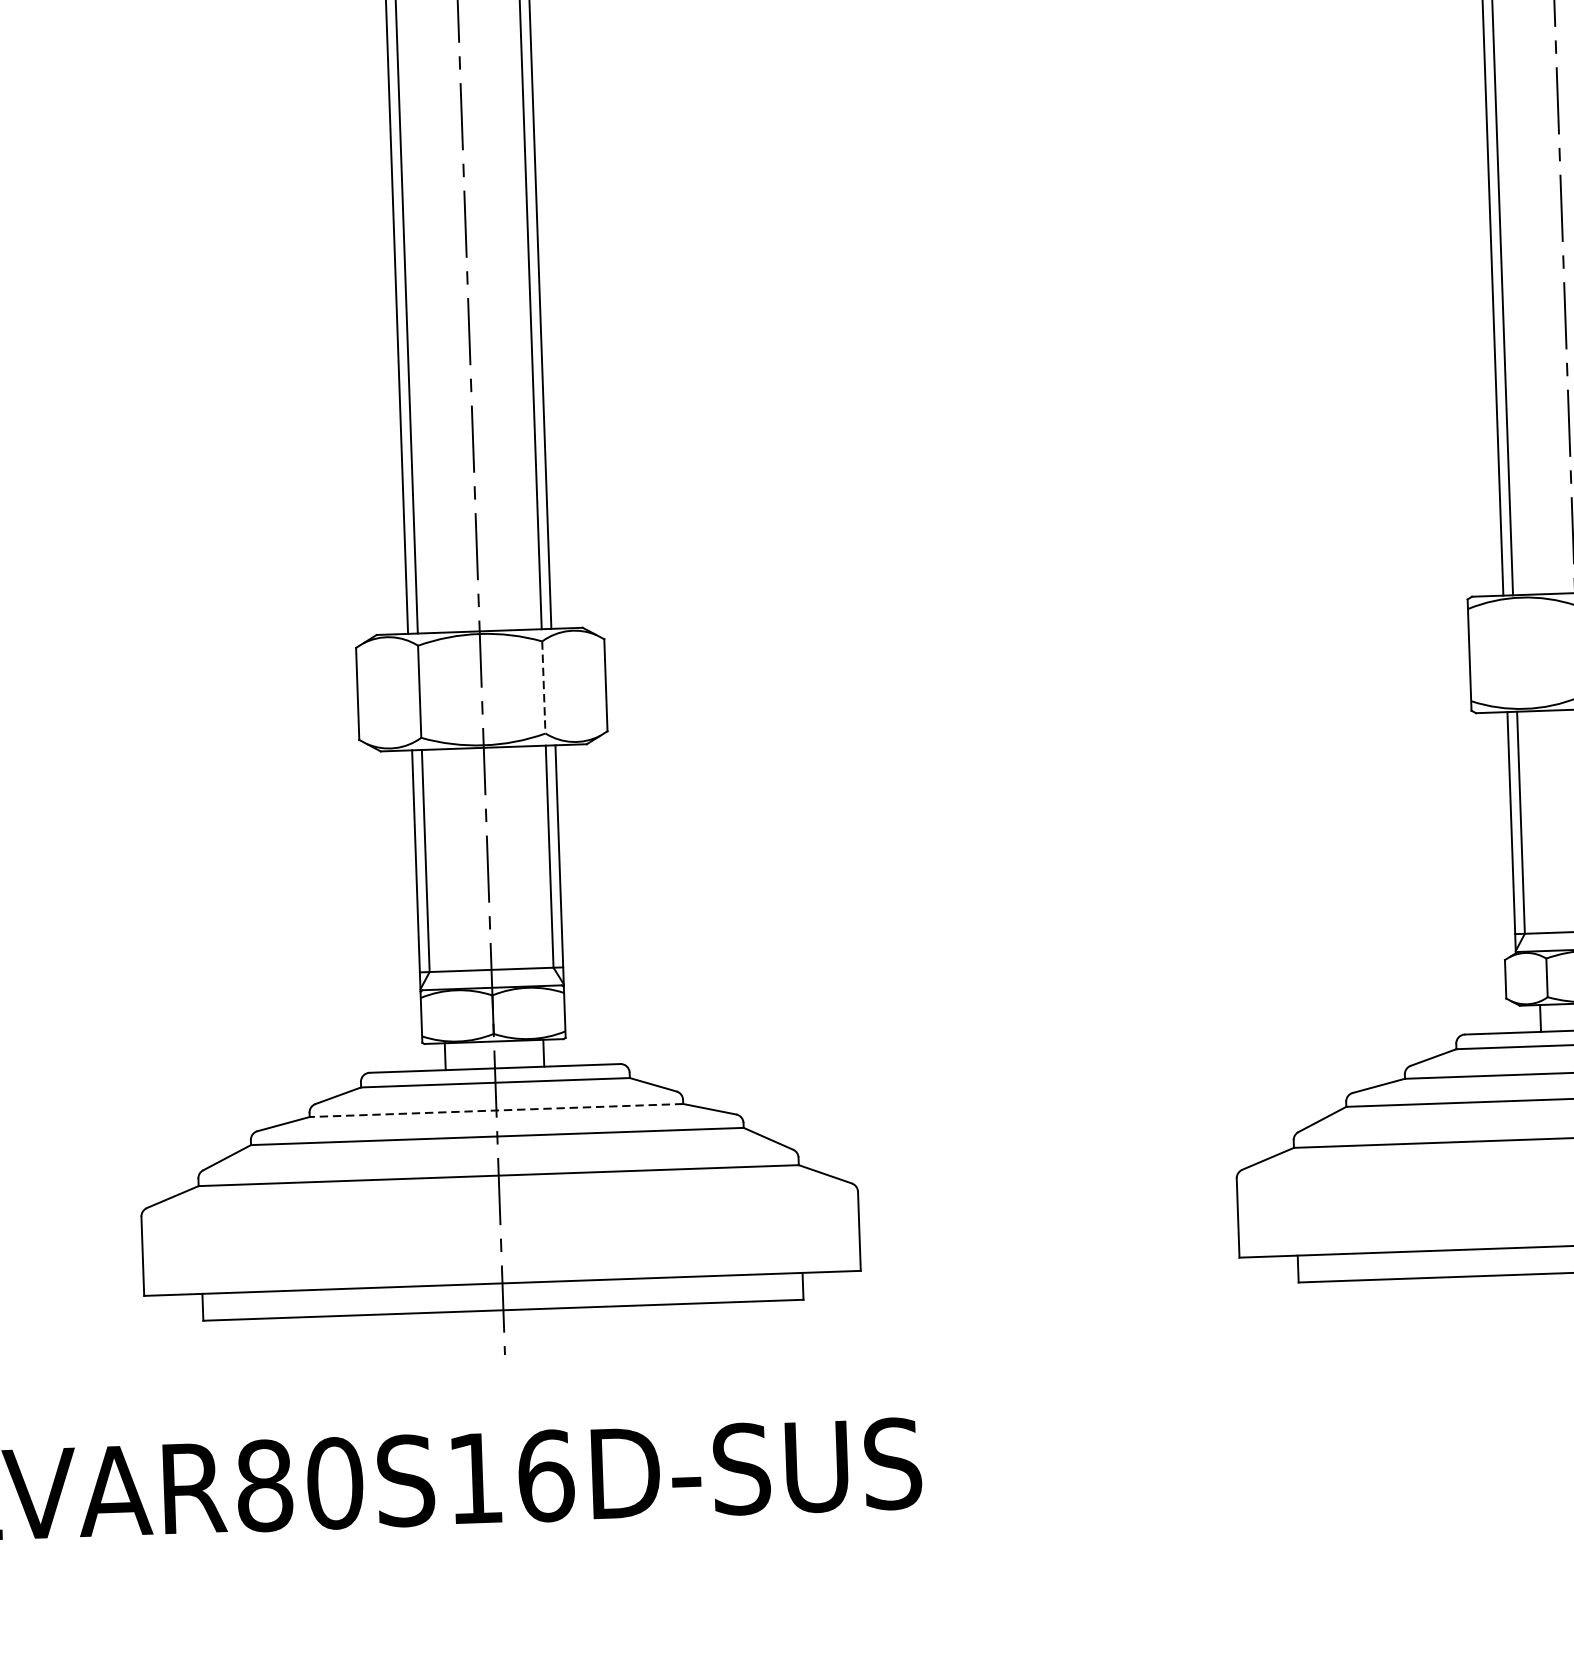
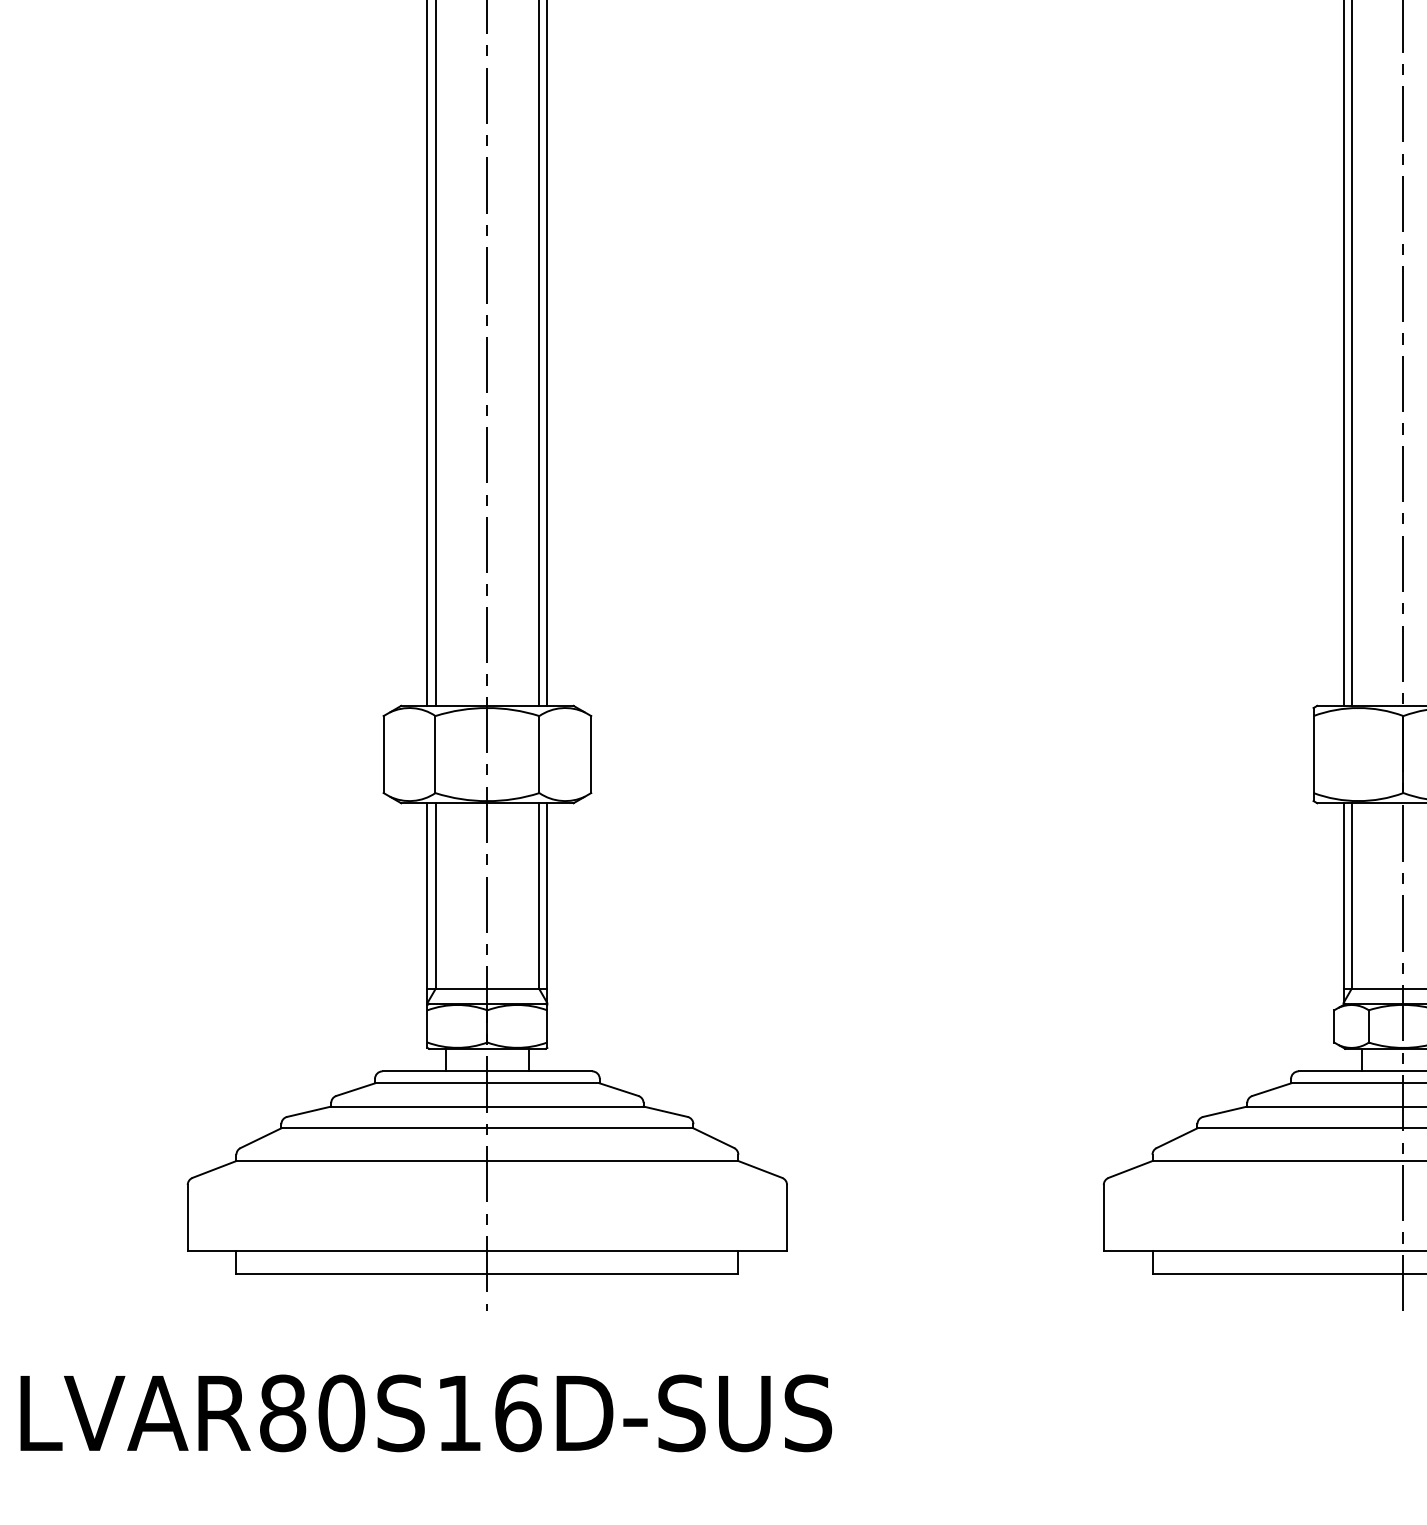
line: (544, 687) -> (539, 754), dashed -> solid
line: (495, 1110) -> (486, 1106), dashed -> solid

